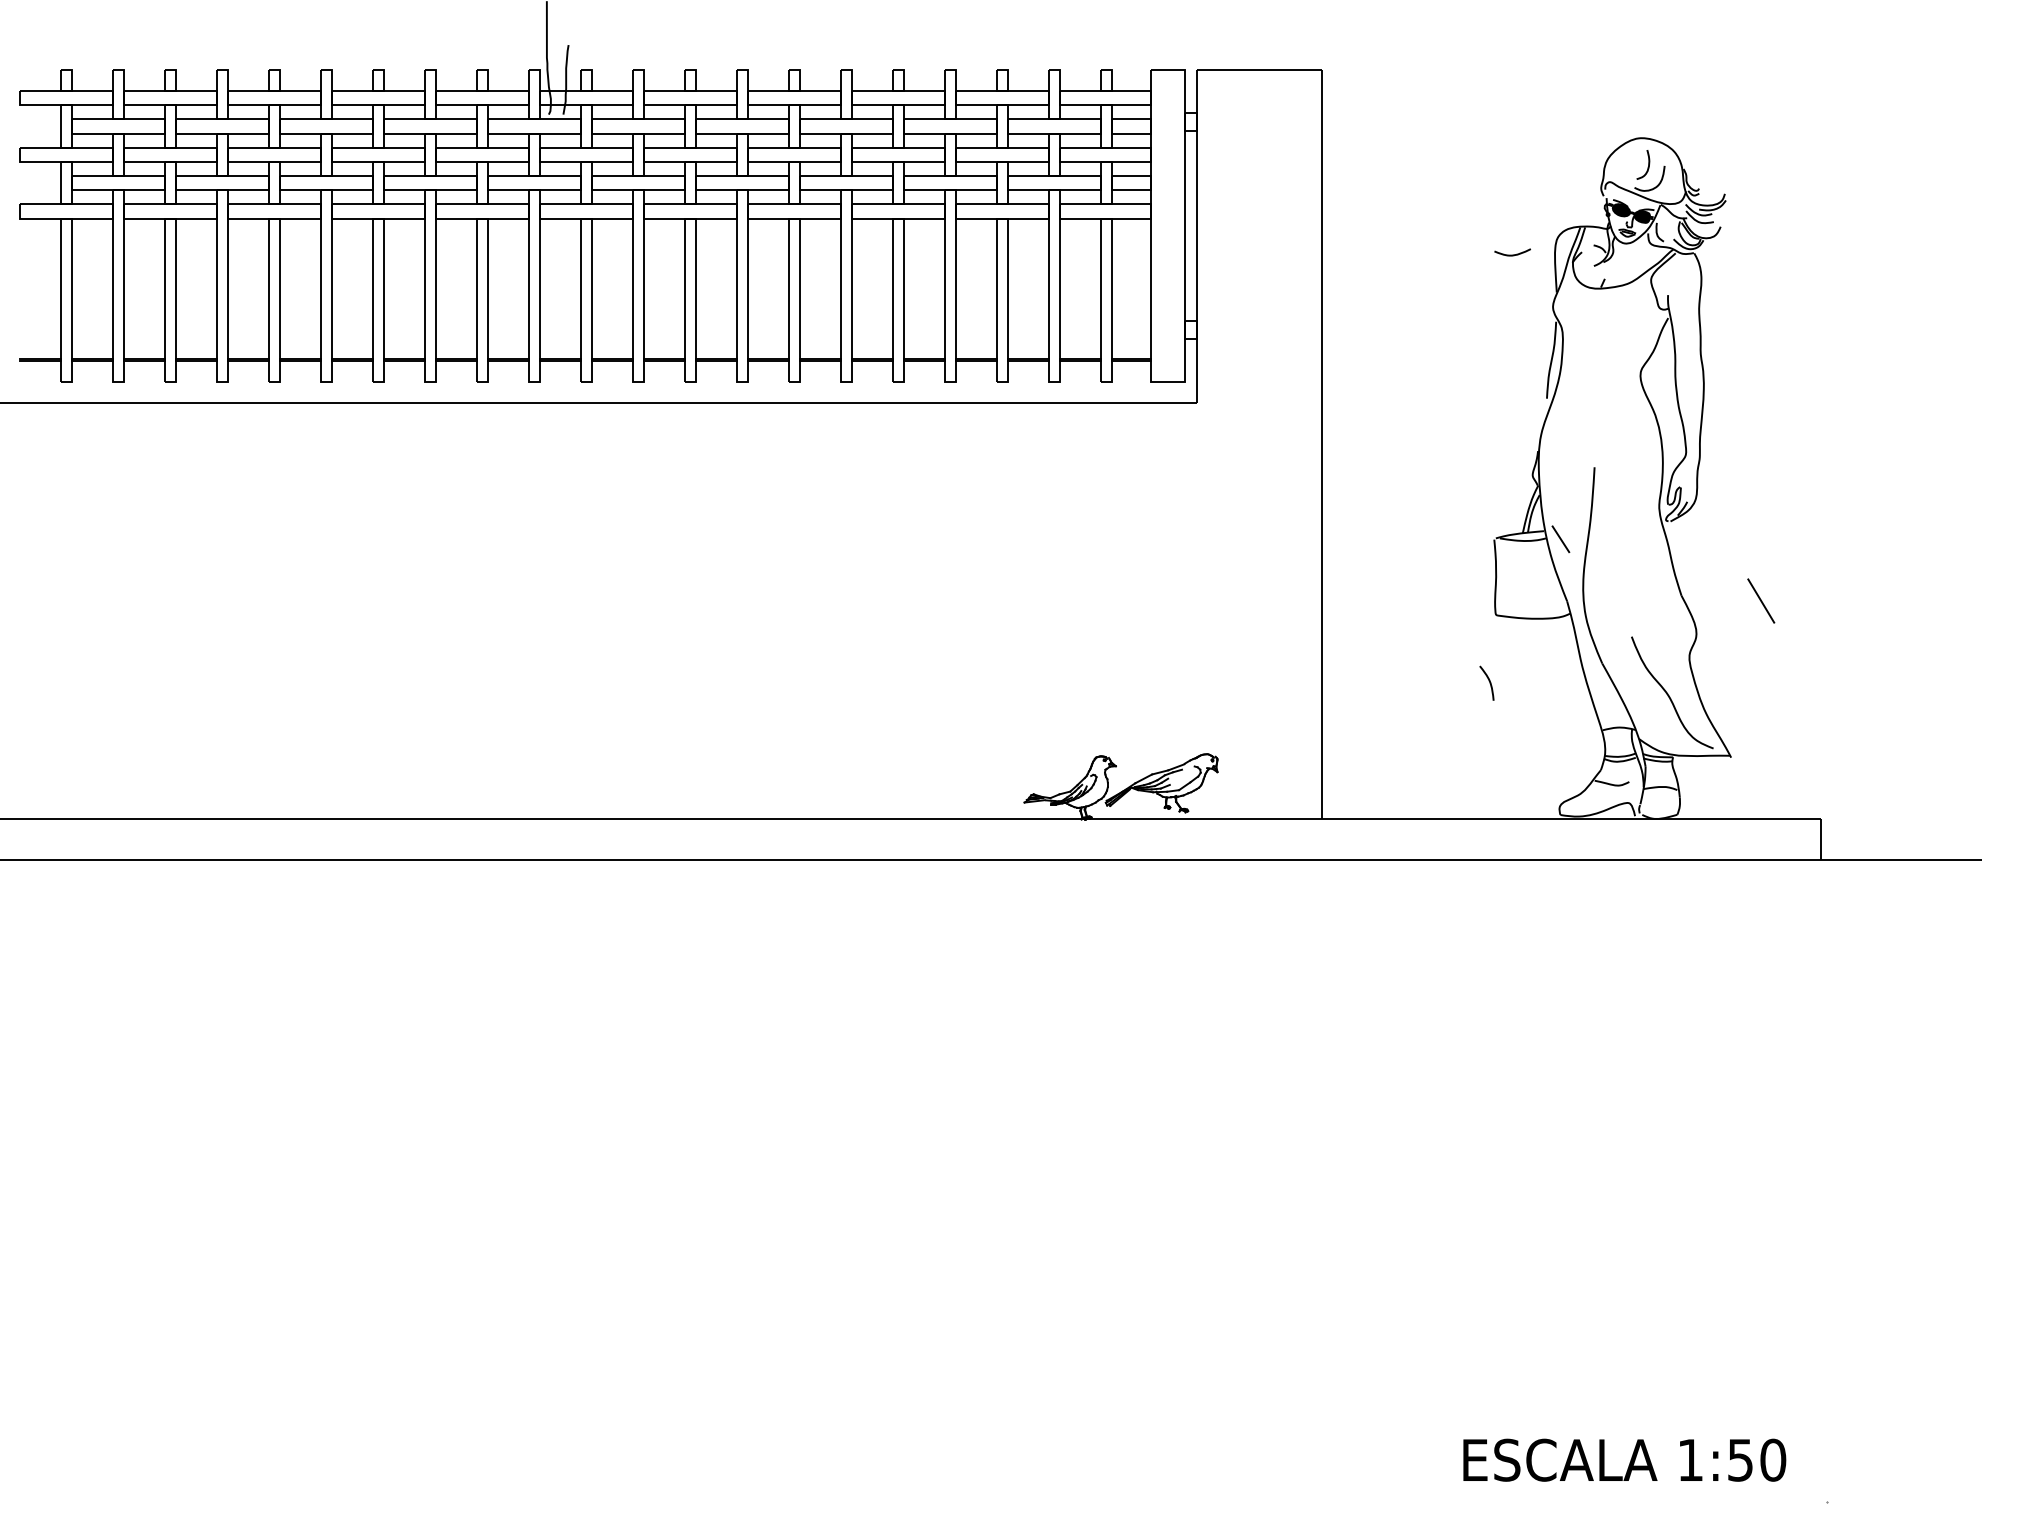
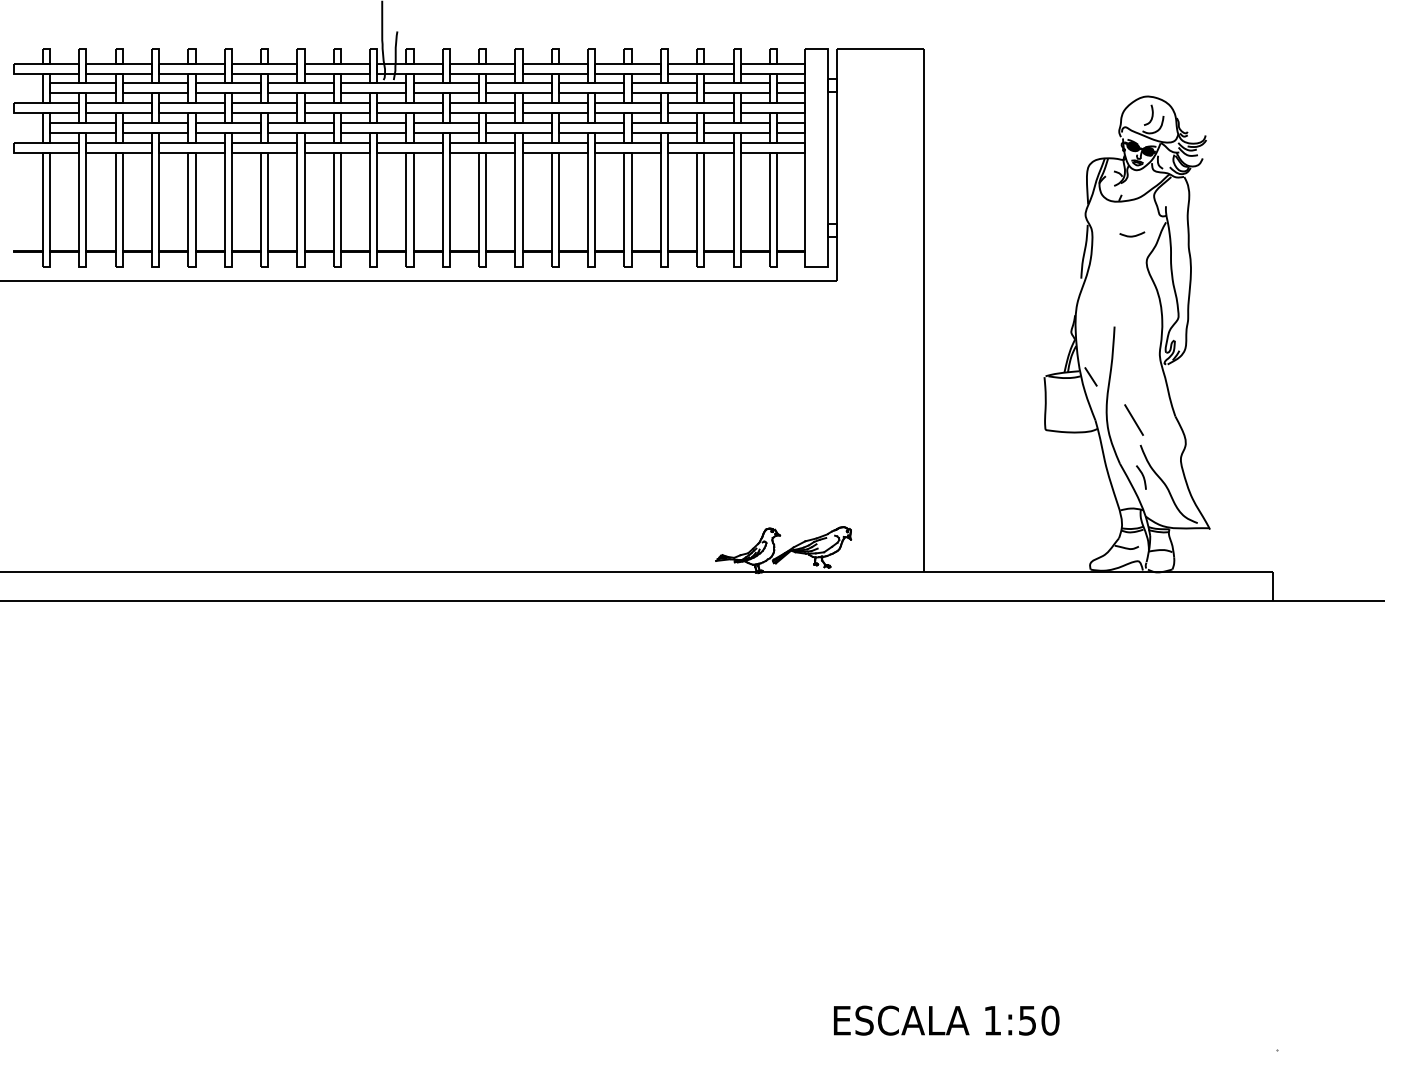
curve: (1512, 253) -> (1132, 235), moved
line: (1760, 600) -> (1133, 419), moved
curve: (1488, 683) -> (1142, 477), moved
text: (1624, 1459) -> (946, 1020), moved

